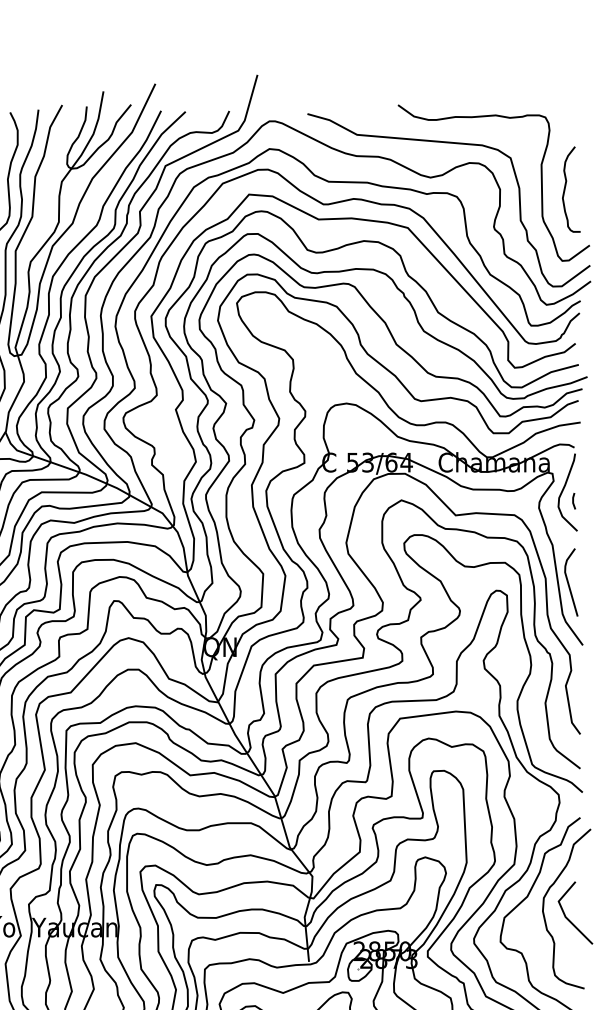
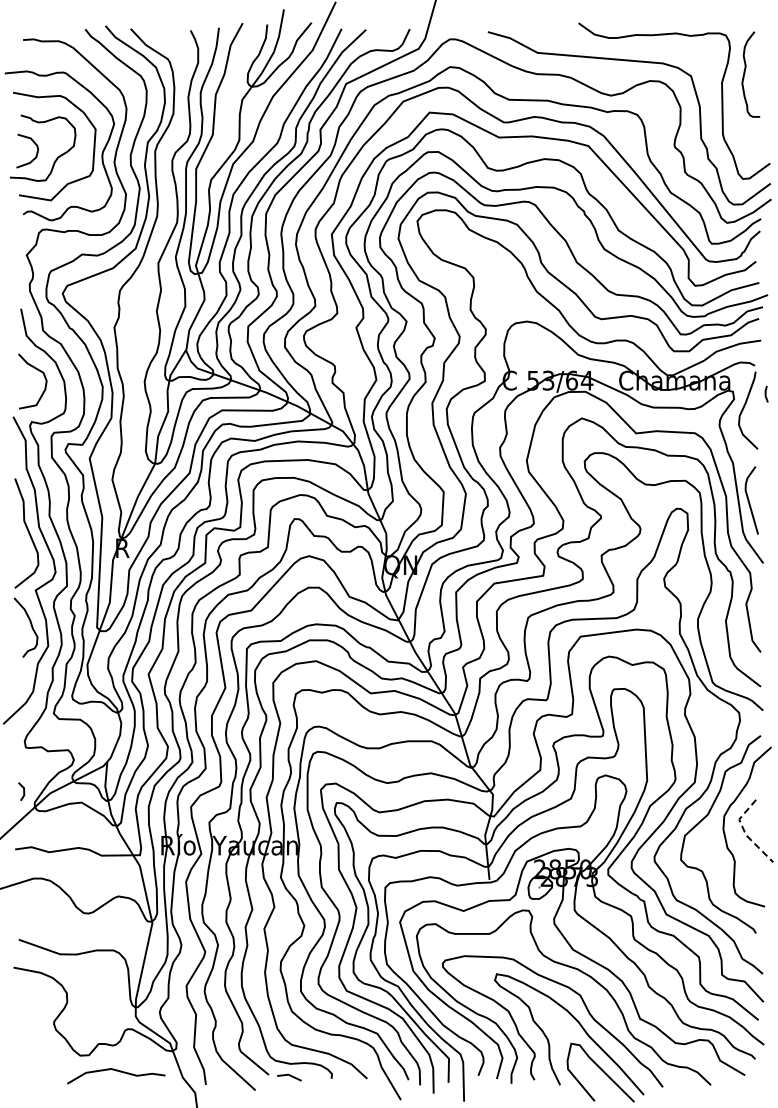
curve: (566, 188) -> (745, 73), moved
line: (574, 501) -> (766, 394), moved
line: (565, 915) -> (745, 833), solid -> dashed

